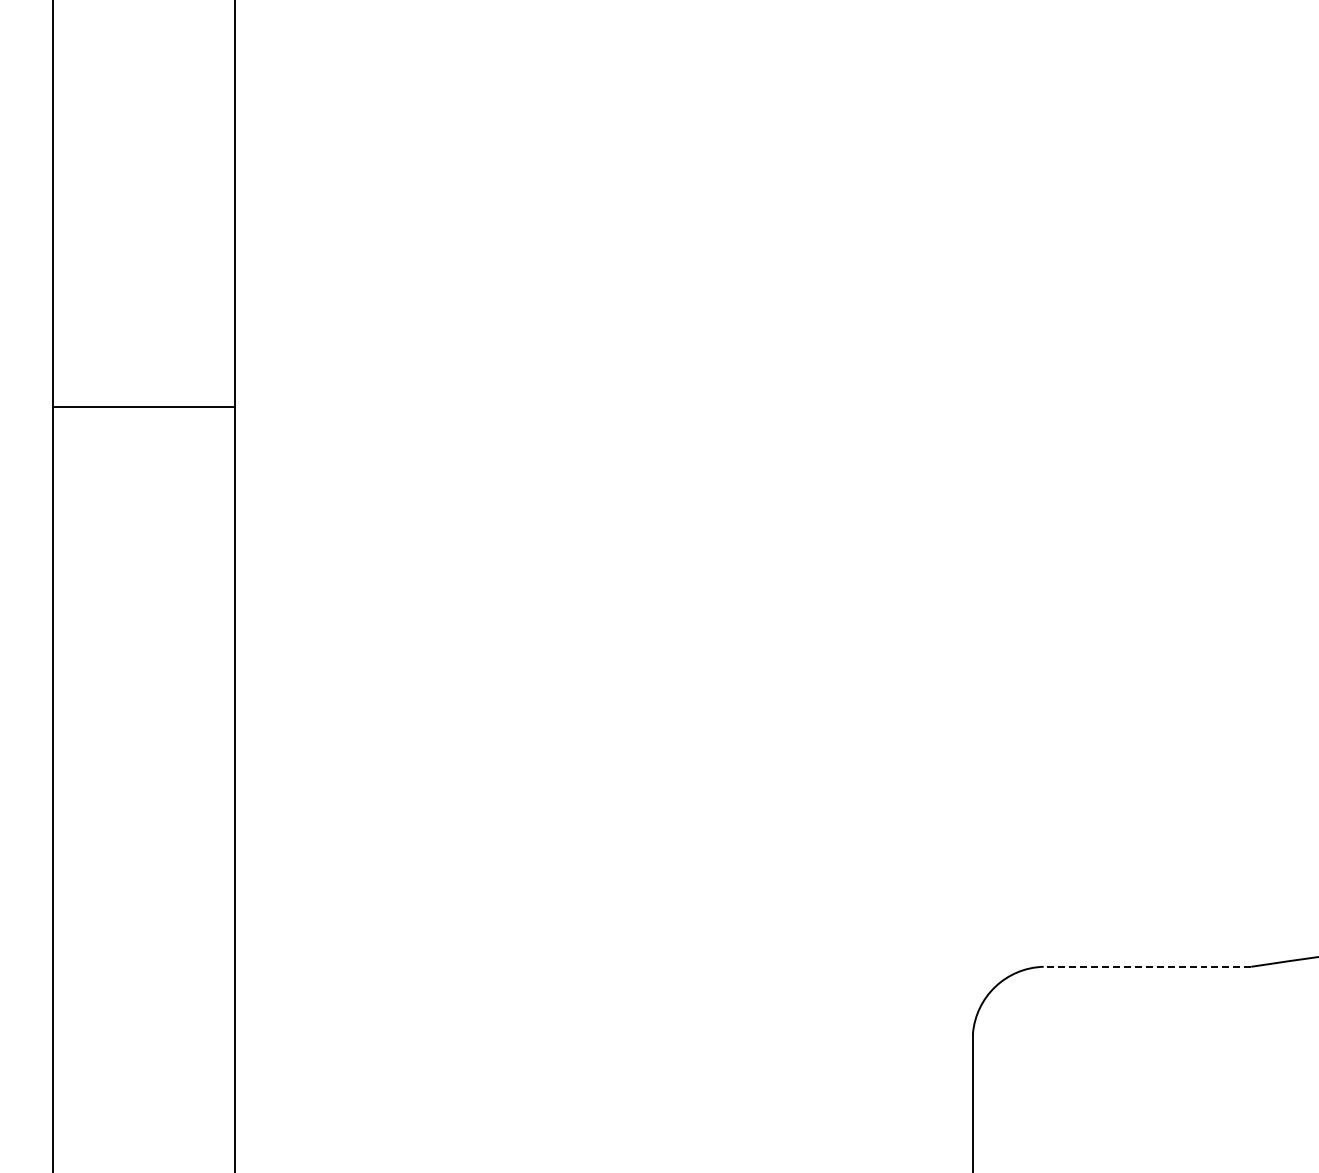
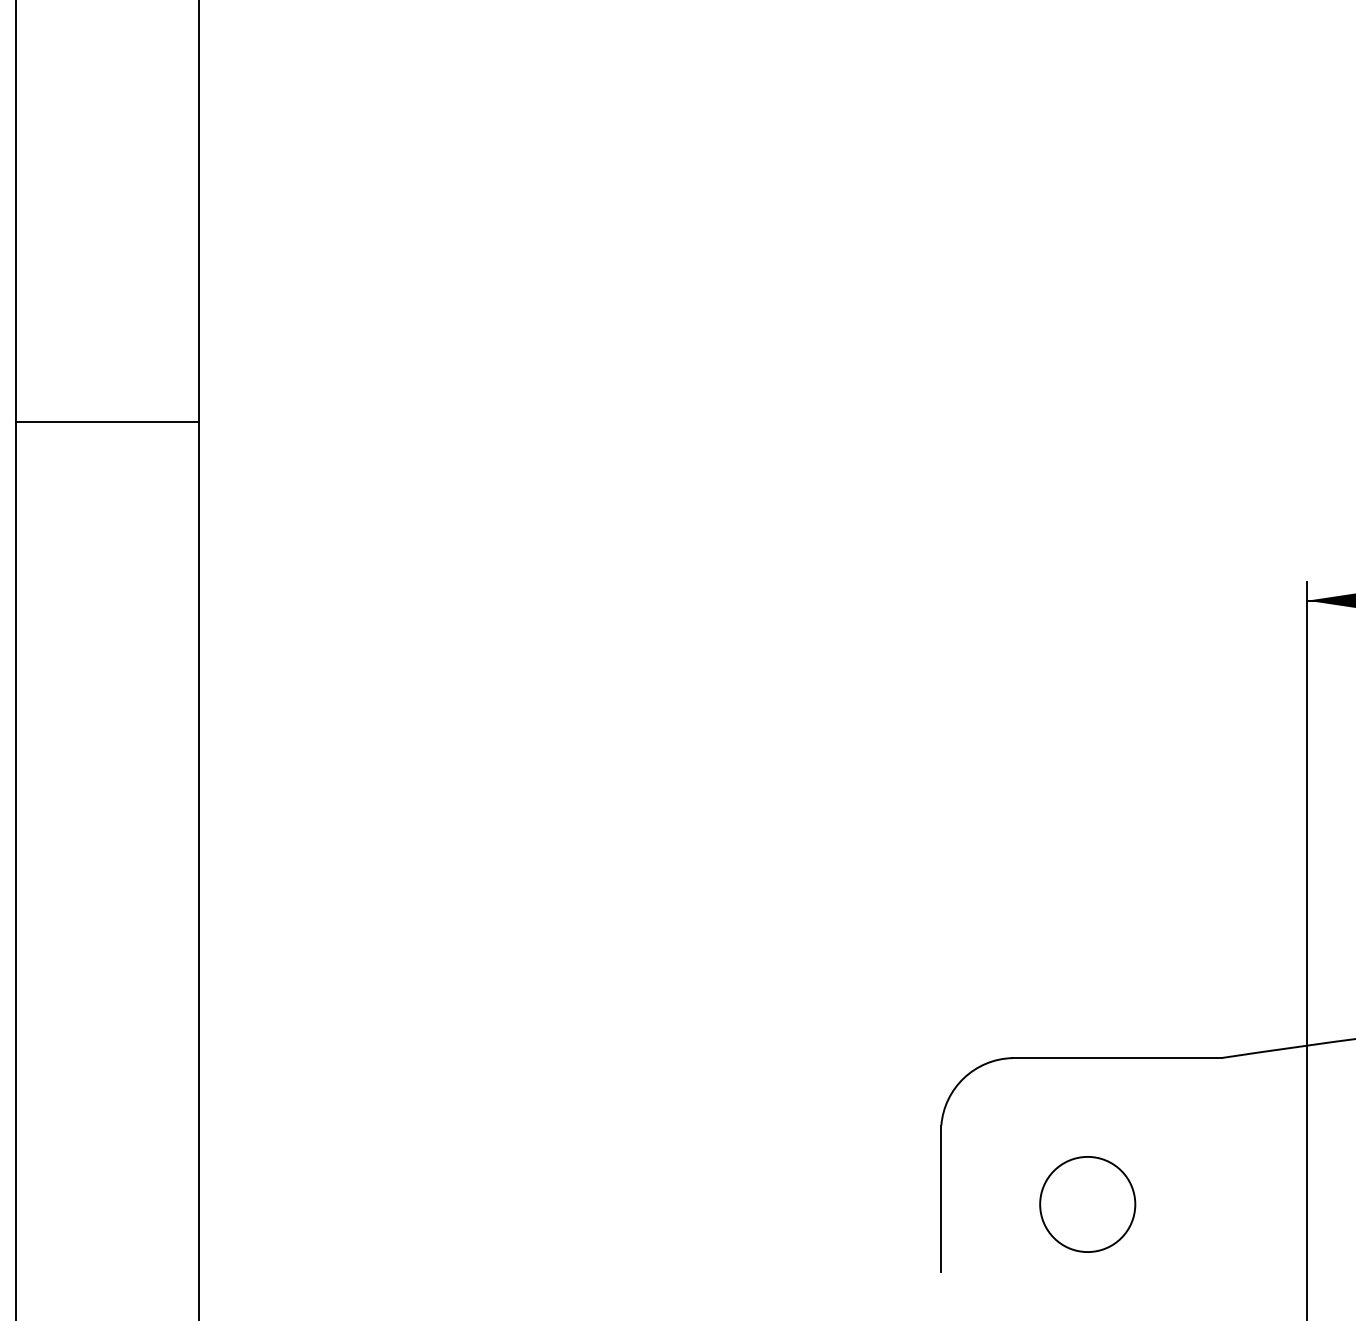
line: (143, 407) -> (107, 421), moved
line: (1147, 967) -> (1116, 1058), dashed -> solid
circle: (1118, 1112) -> (1087, 1204), added

